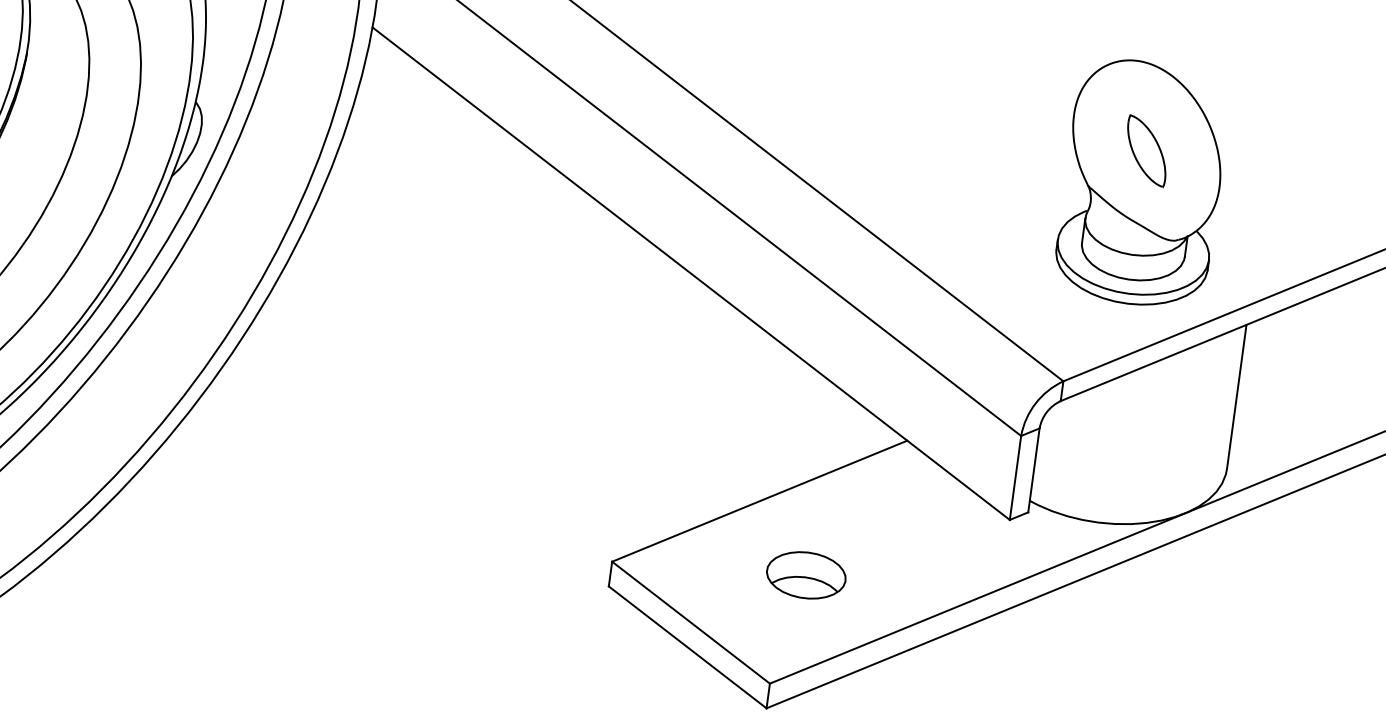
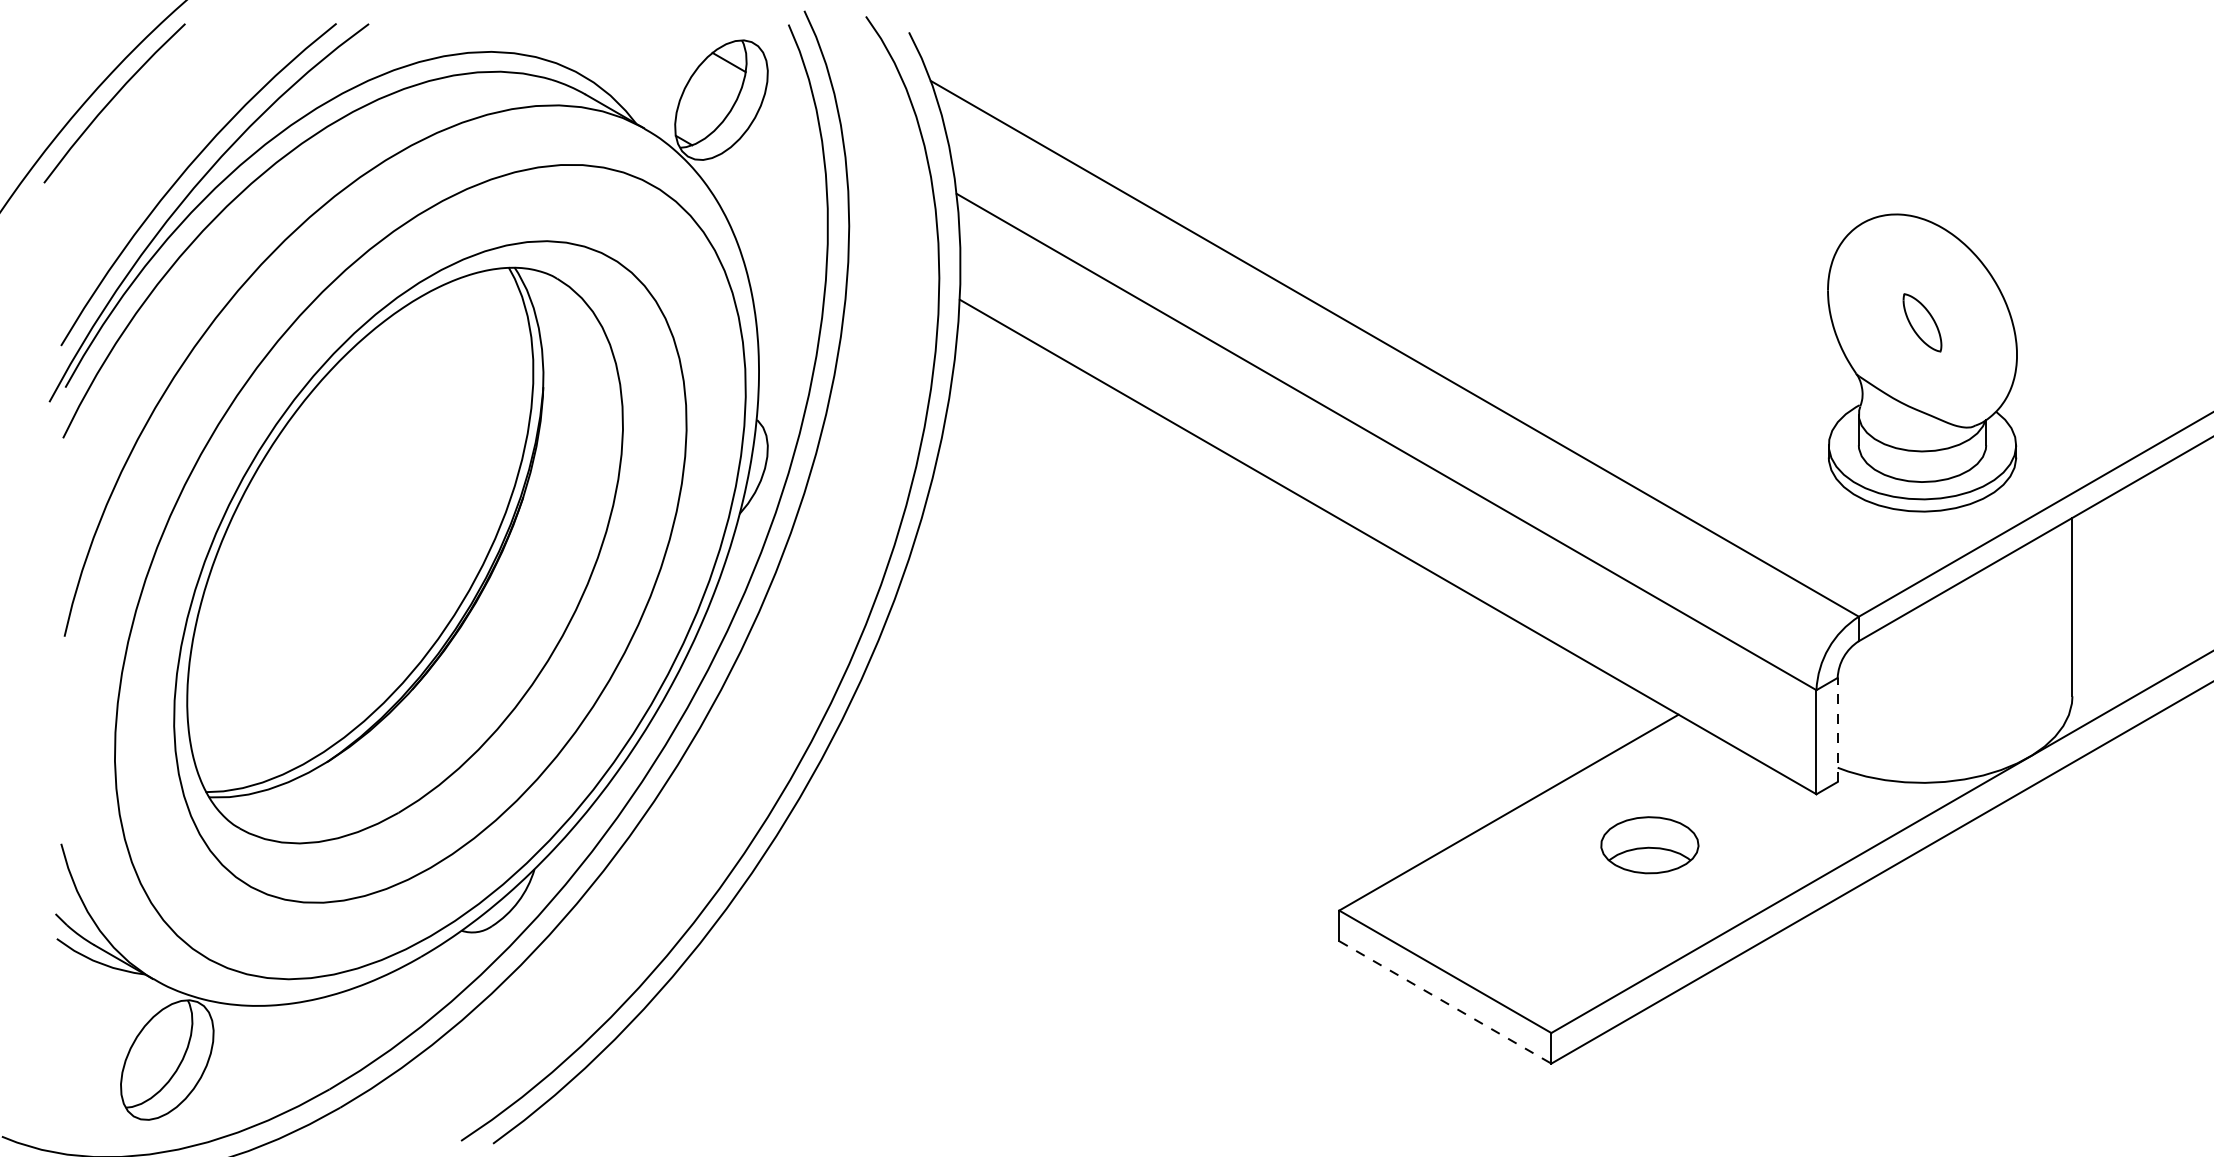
part: (1146, 150) -> (1922, 322), size x0.7
line: (1033, 469) -> (1837, 729), solid -> dashed
part: (805, 575) -> (1649, 845), moved
line: (687, 647) -> (1445, 1002), solid -> dashed

